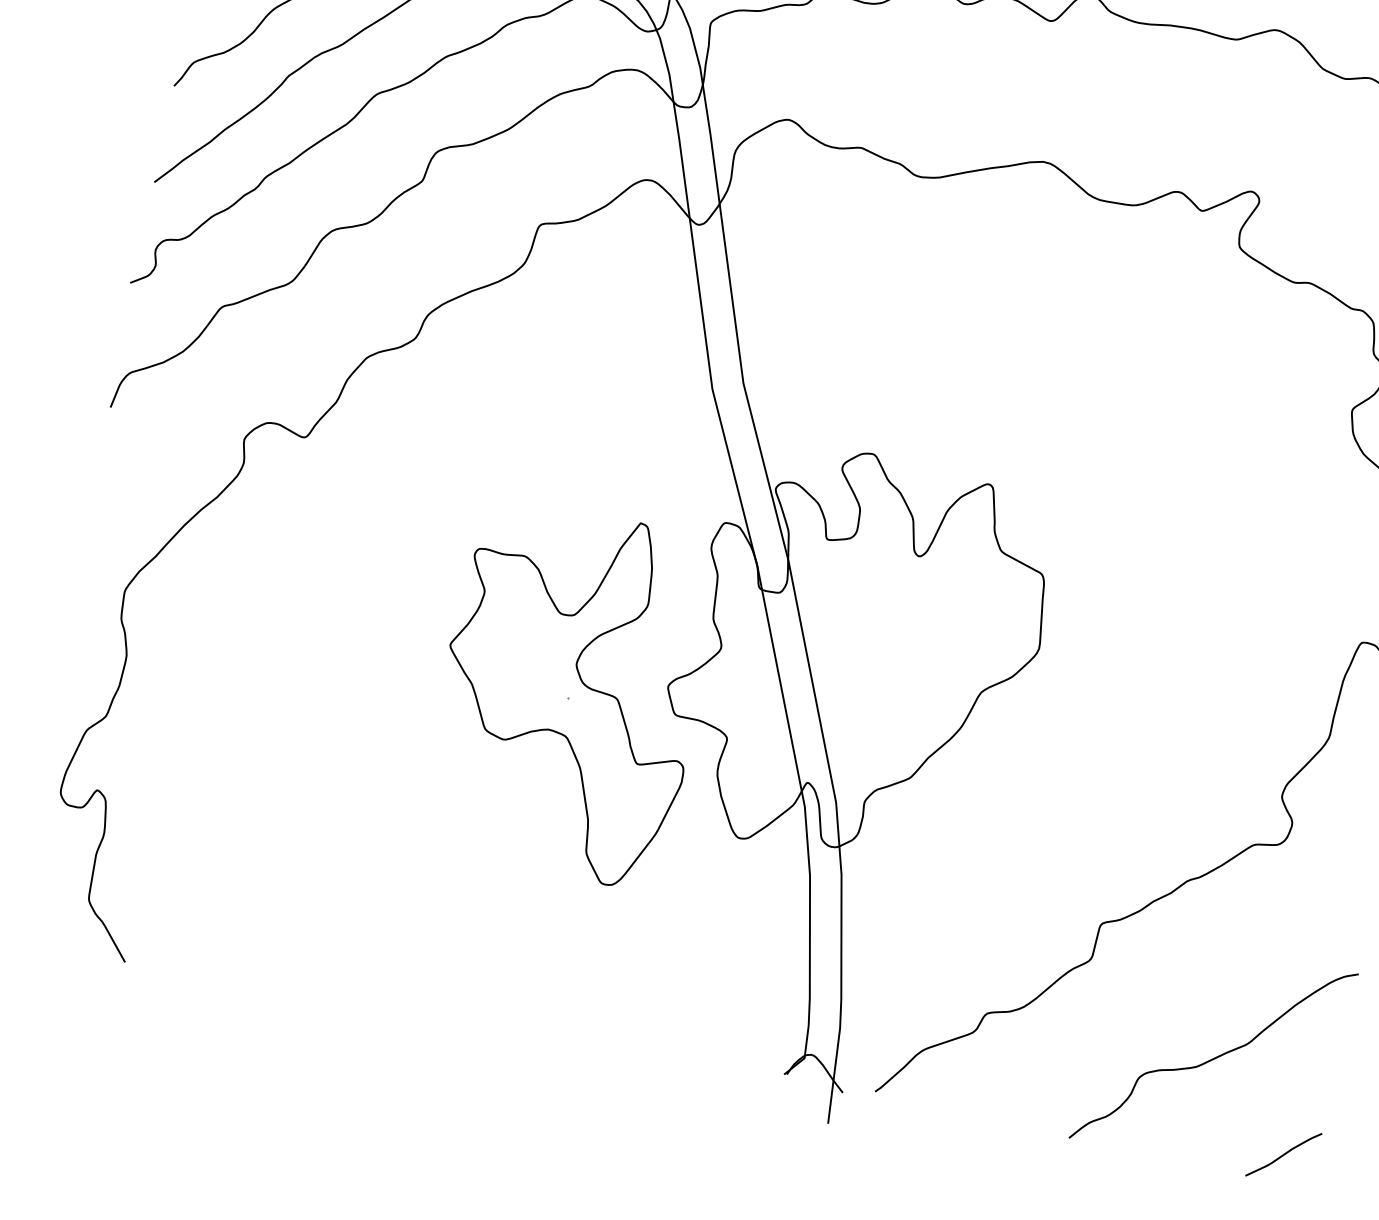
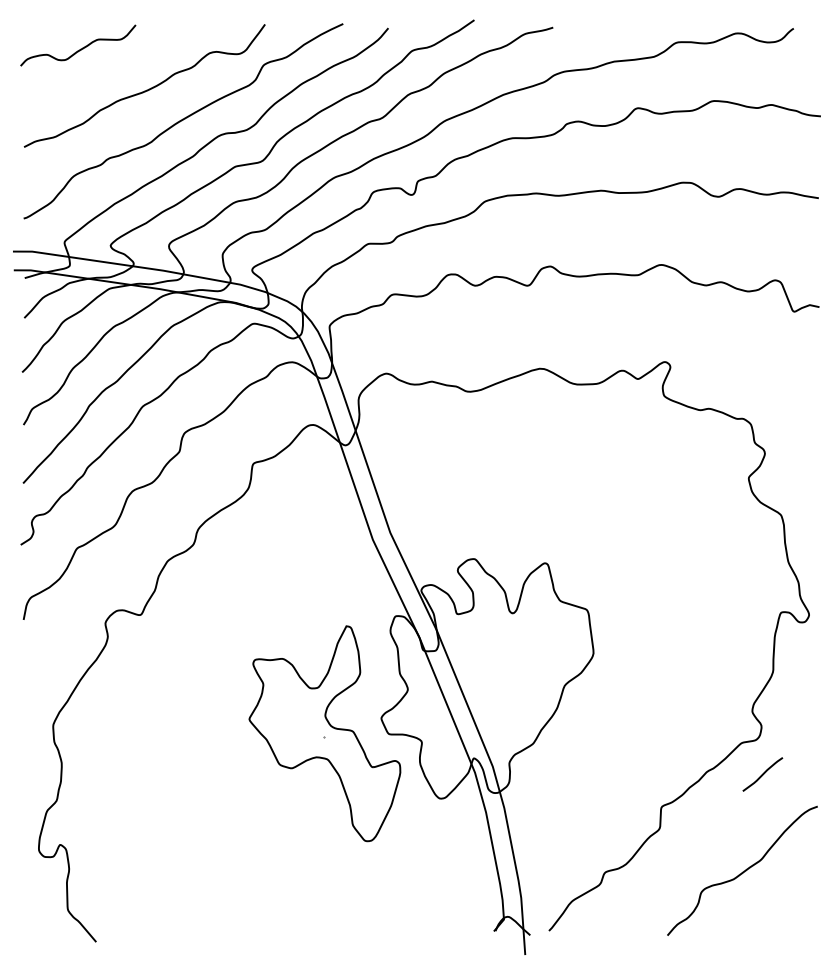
curve: (1283, 1154) -> (762, 774), moved

